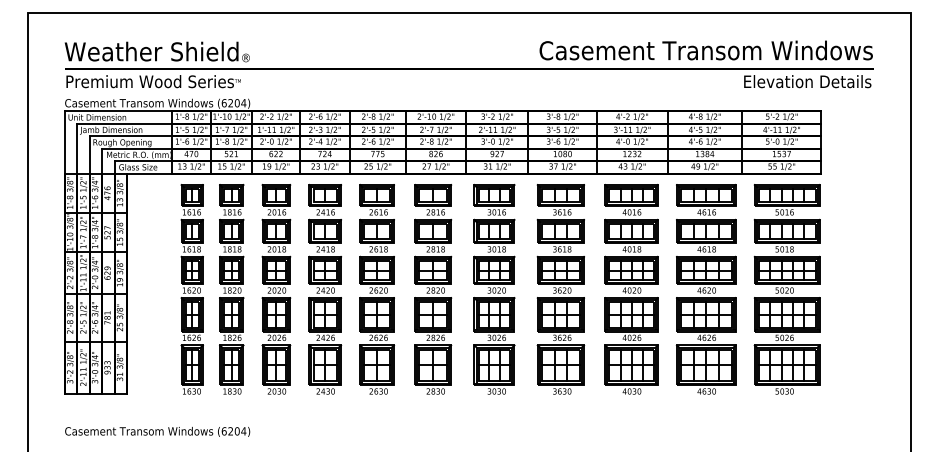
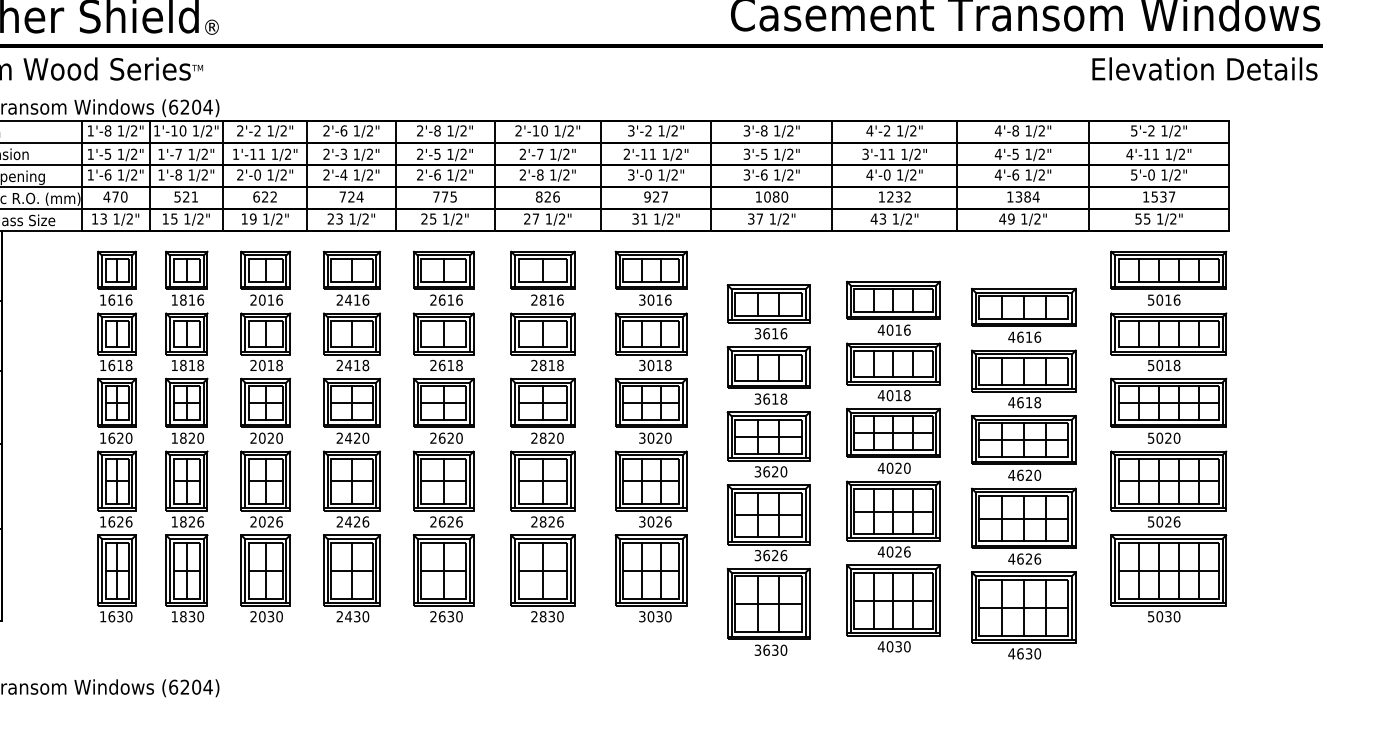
part: (560, 289) -> (767, 470), moved
part: (631, 289) -> (893, 466), moved
part: (705, 289) -> (1022, 473), moved

